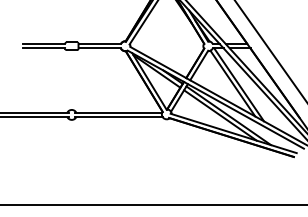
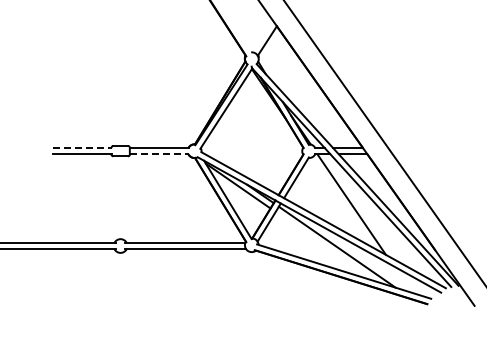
line: (44, 44) -> (82, 148), solid -> dashed
line: (99, 48) -> (159, 154), solid -> dashed
line: (232, 83) -> (342, 202), removed
line: (220, 115) -> (325, 246), removed

